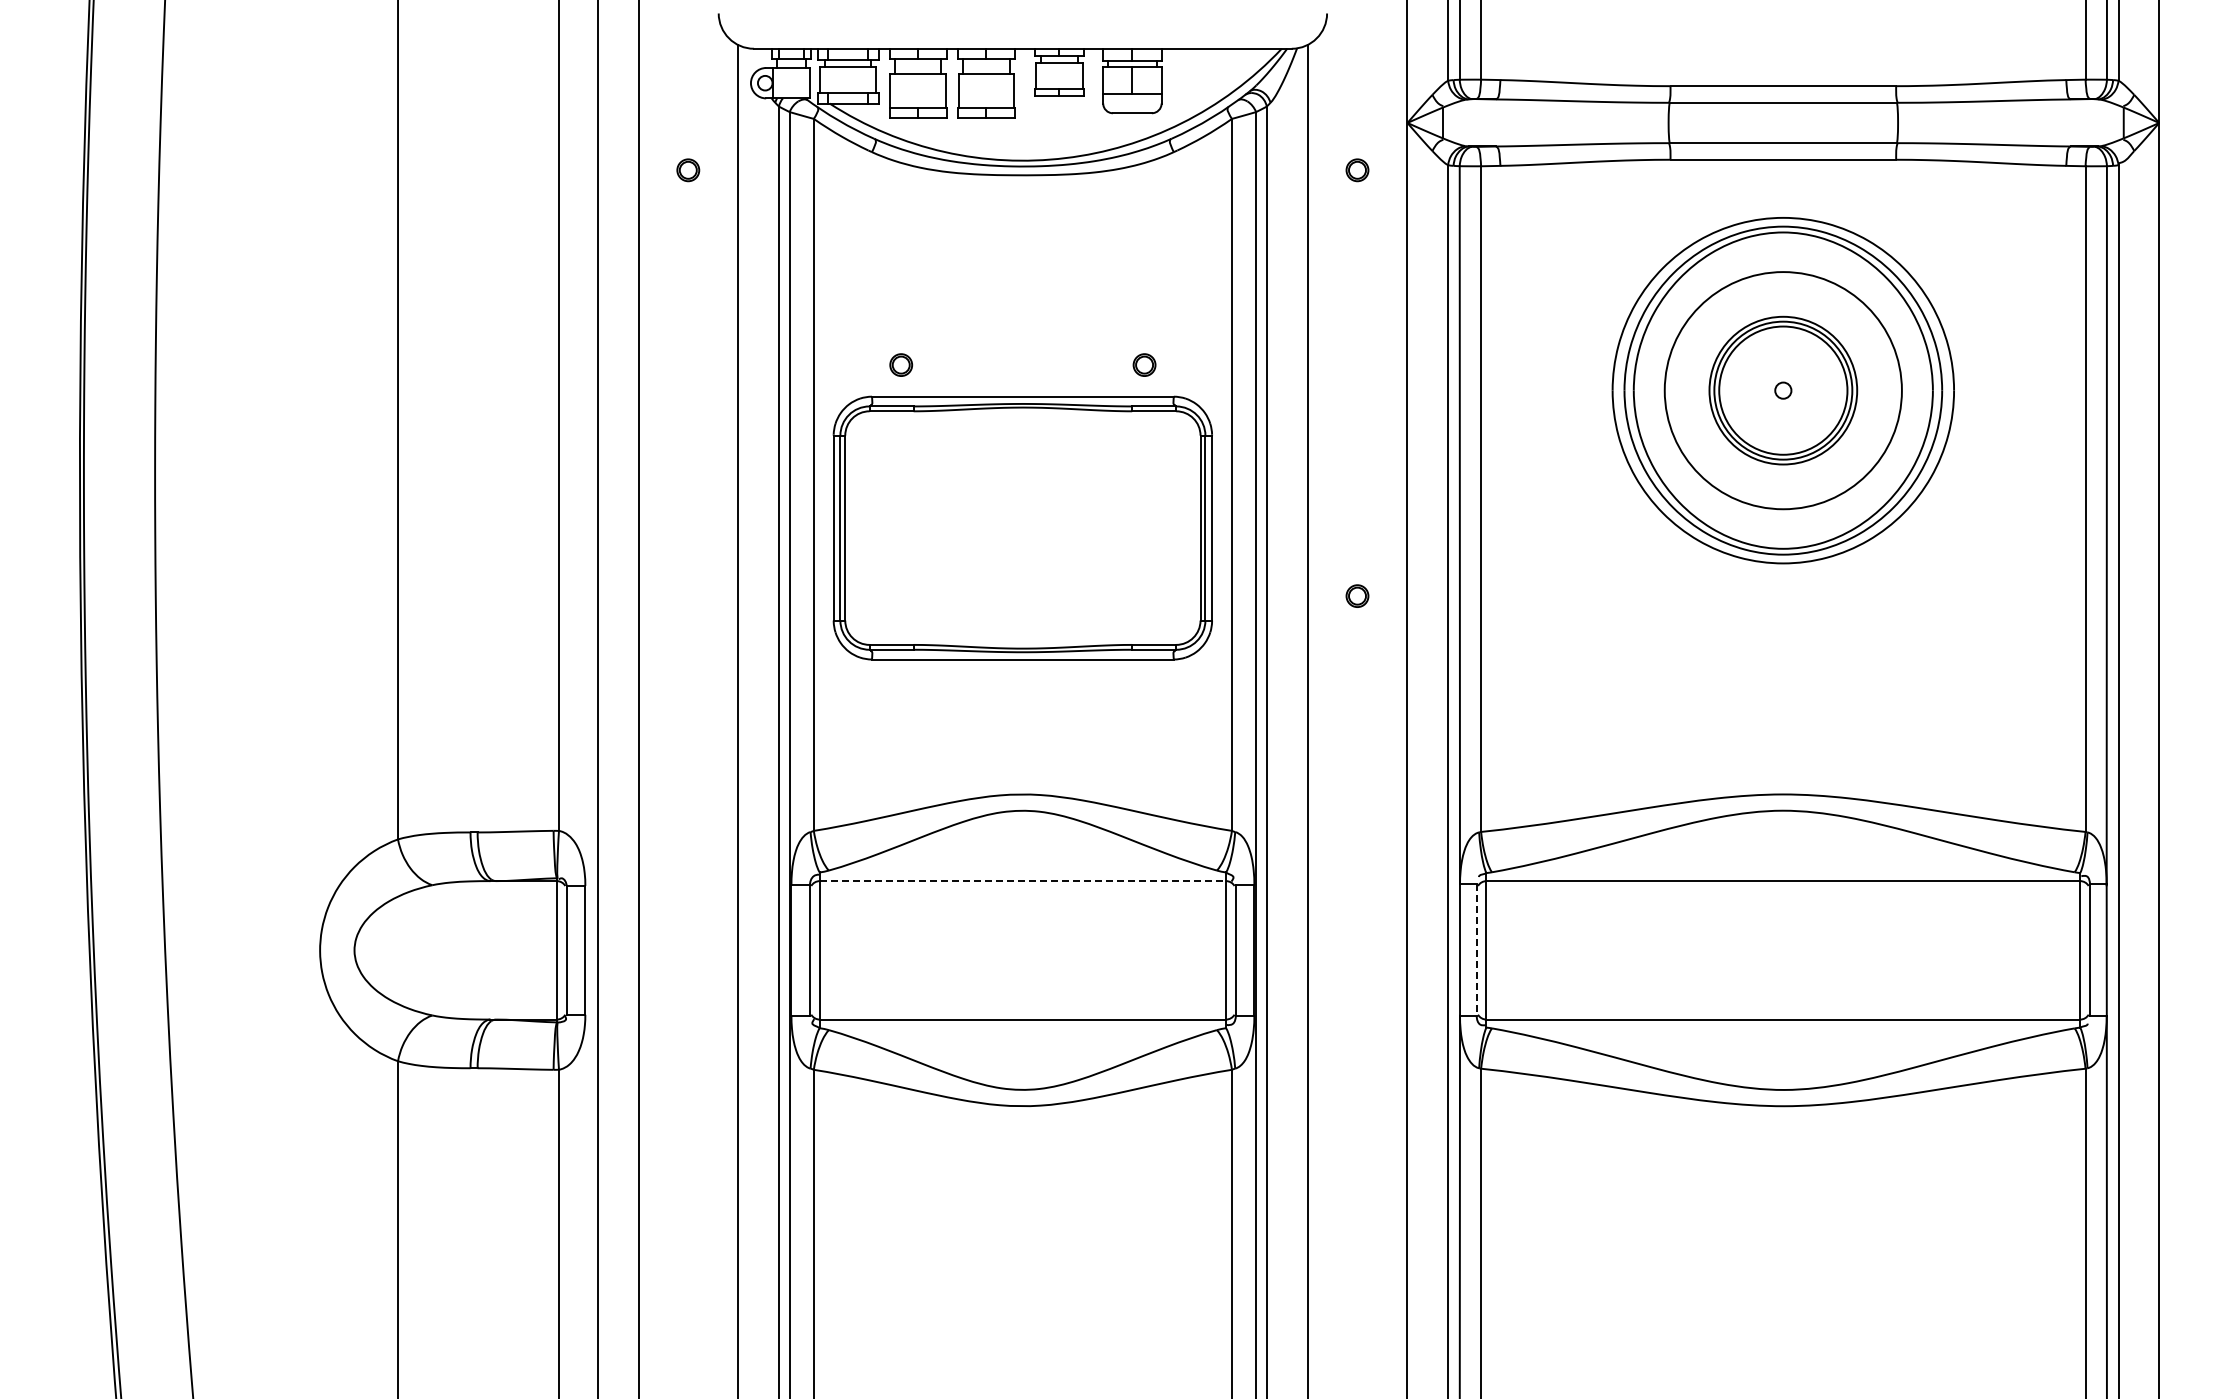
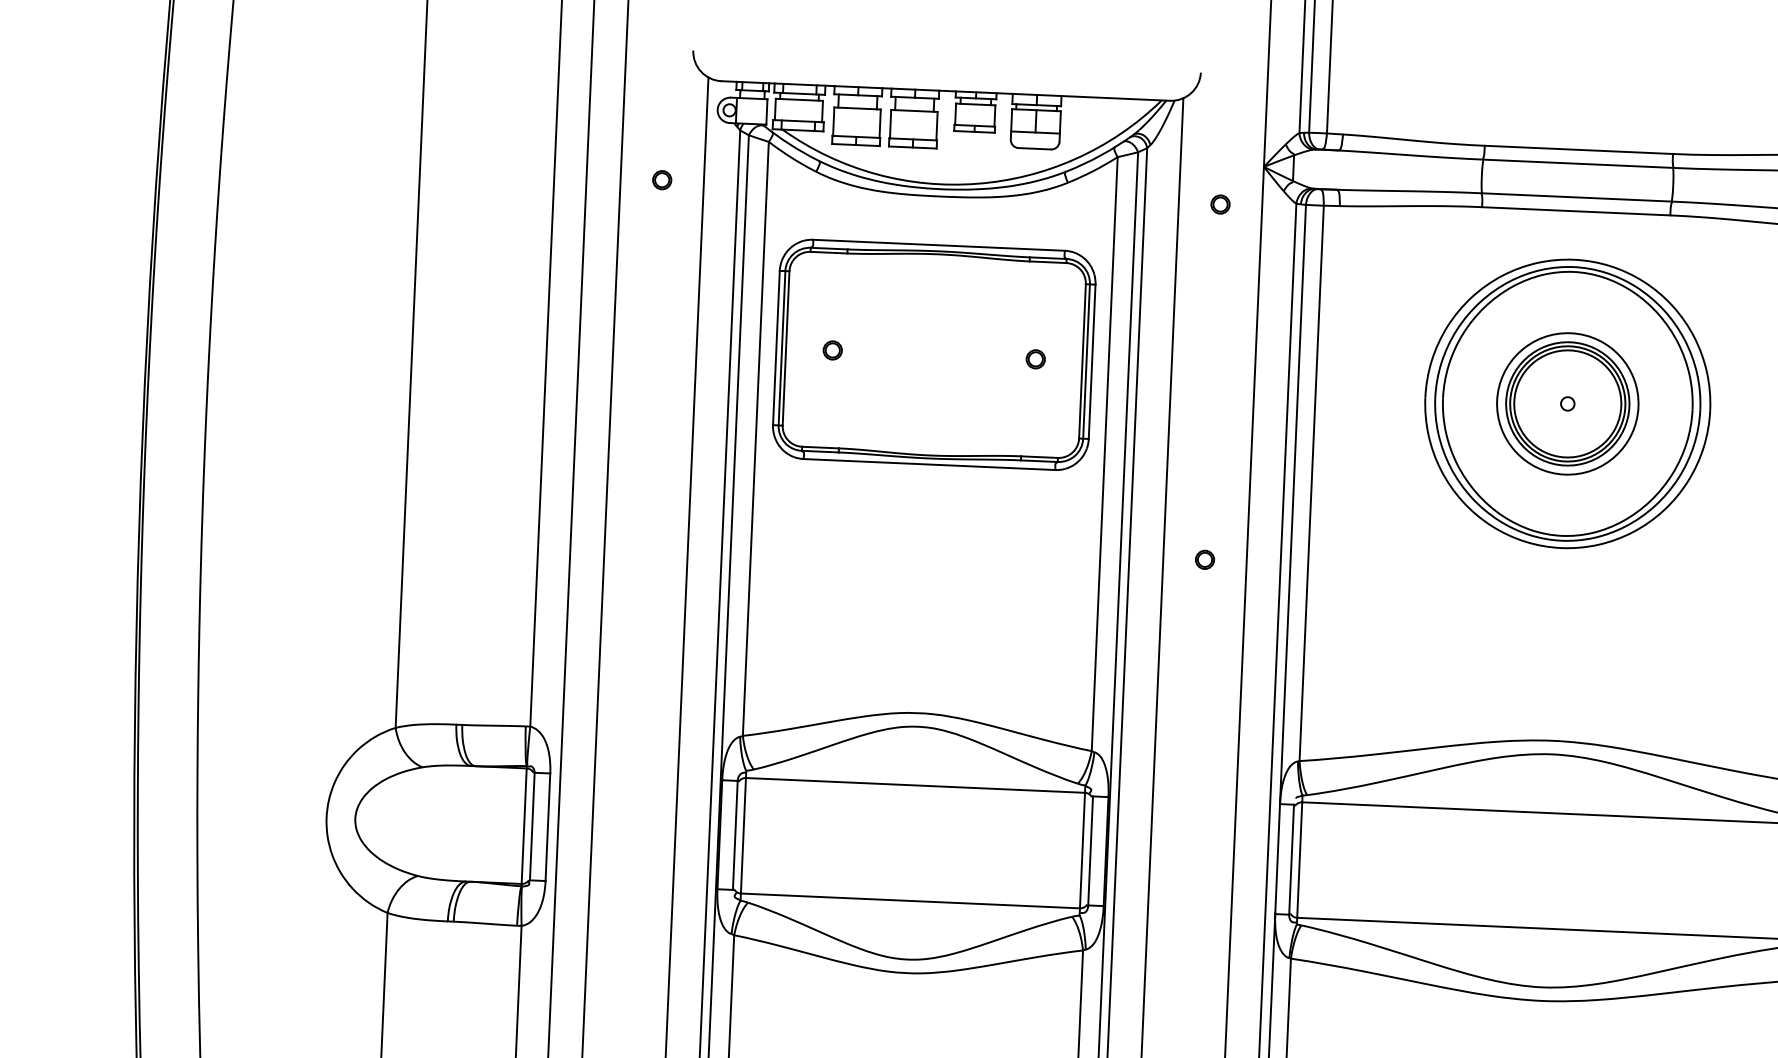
circle: (1783, 390) -> (1567, 403), size x0.71
part: (1022, 527) -> (933, 354), moved
line: (1023, 881) -> (915, 785), dashed -> solid
line: (1476, 950) -> (1291, 859), dashed -> solid

